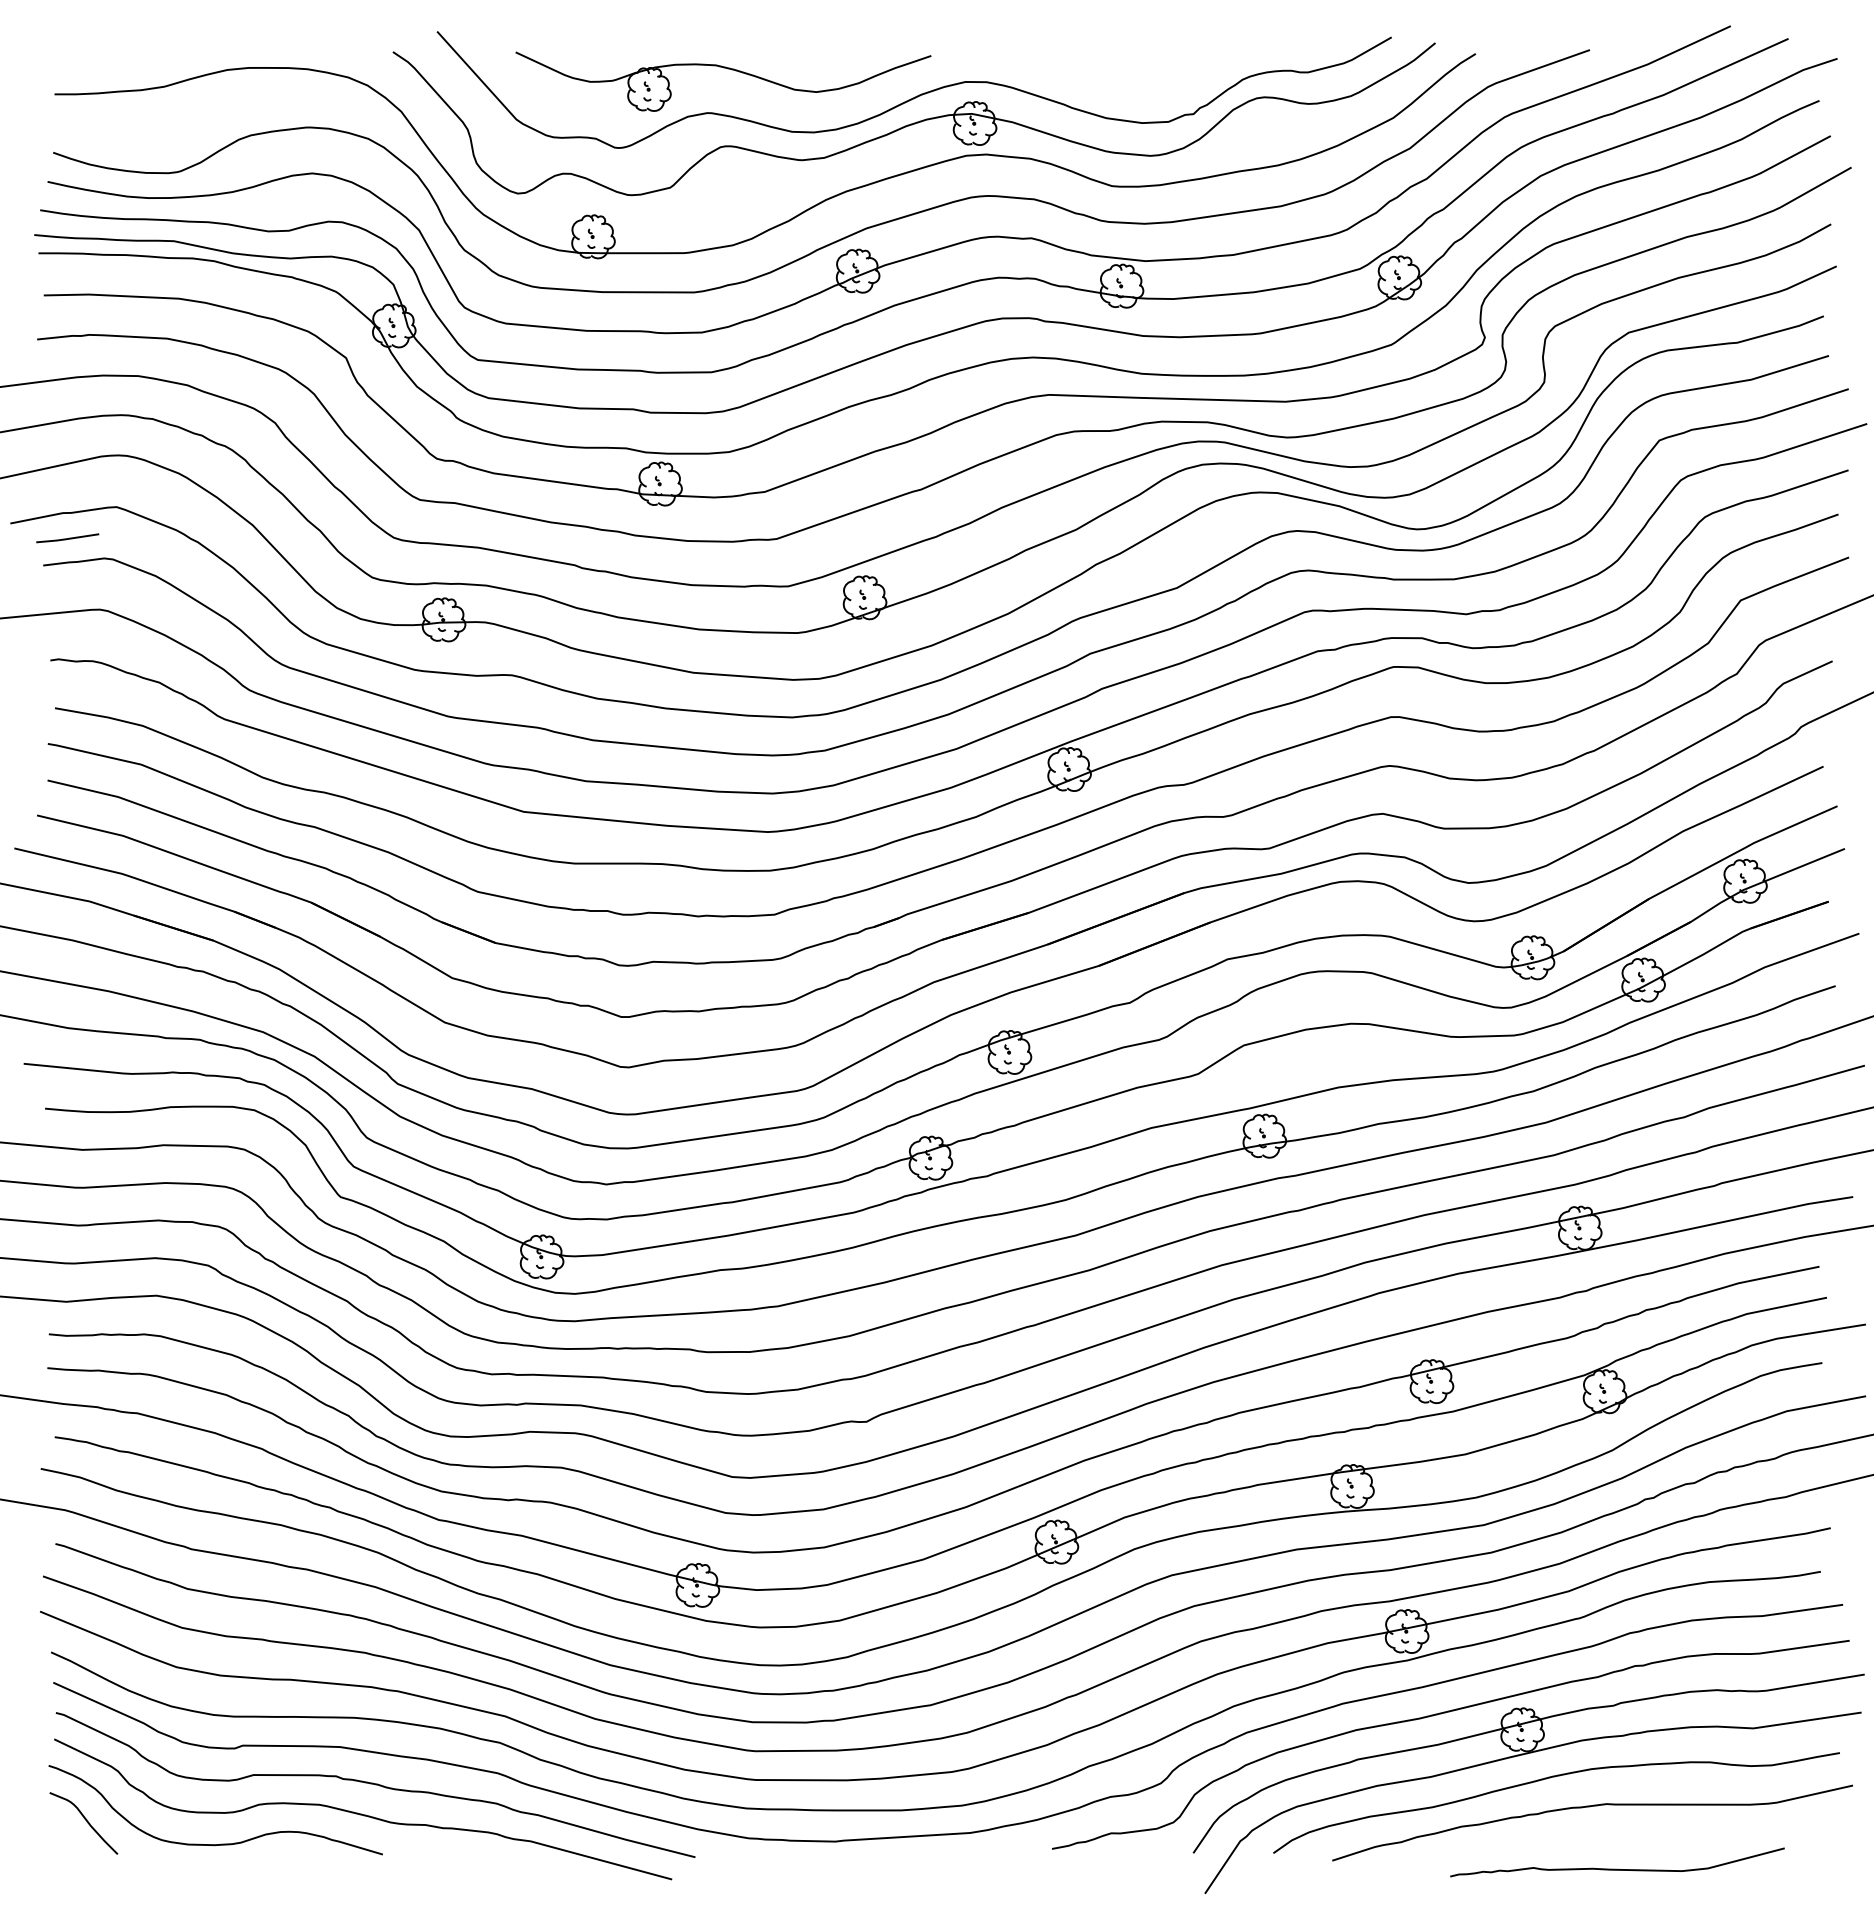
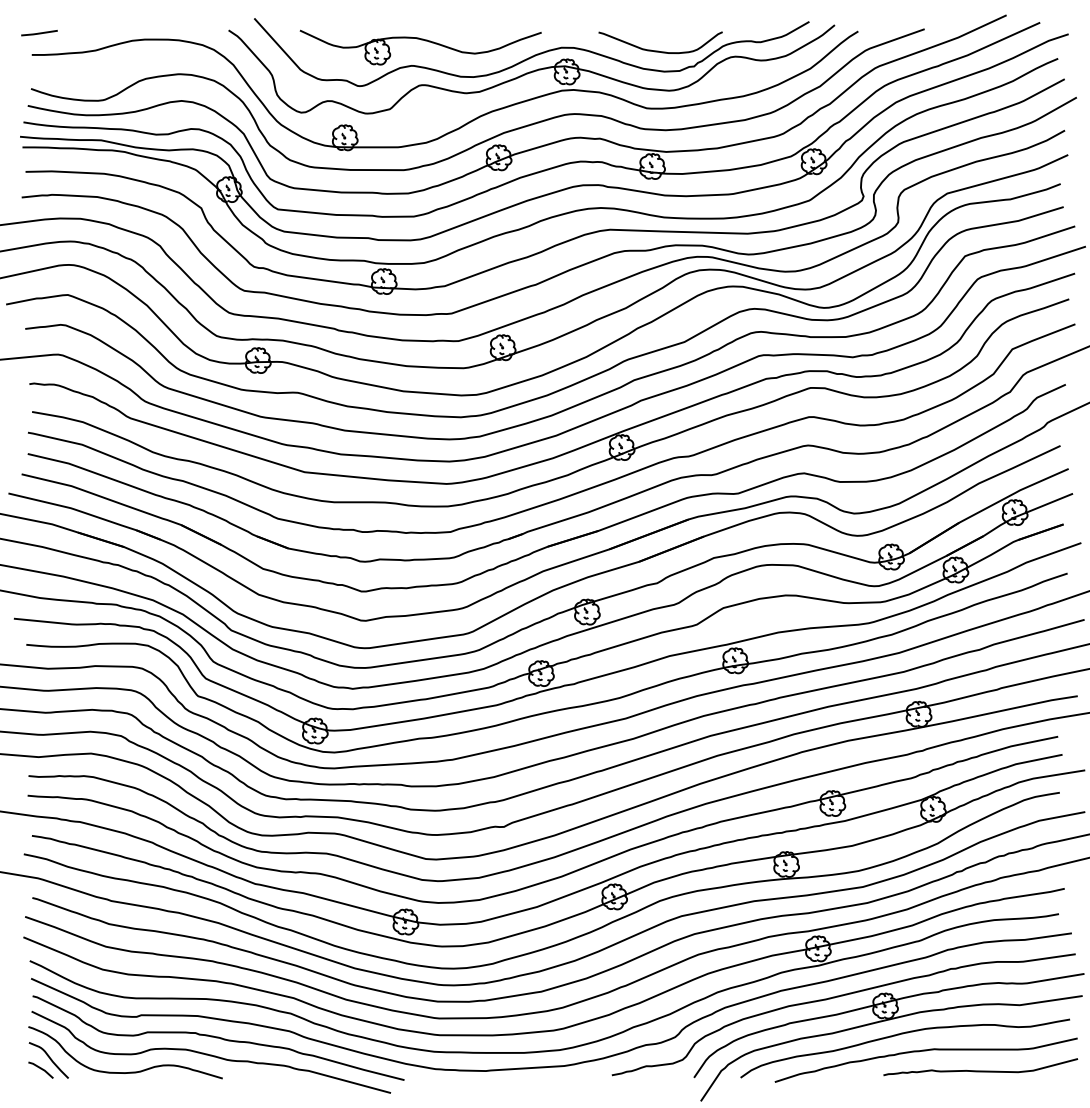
curve: (1132, 86) -> (658, 50), added
line: (67, 538) -> (39, 33), moved
line: (69, 1838) -> (40, 1069), added
curve: (1617, 1868) -> (980, 1070), moved

